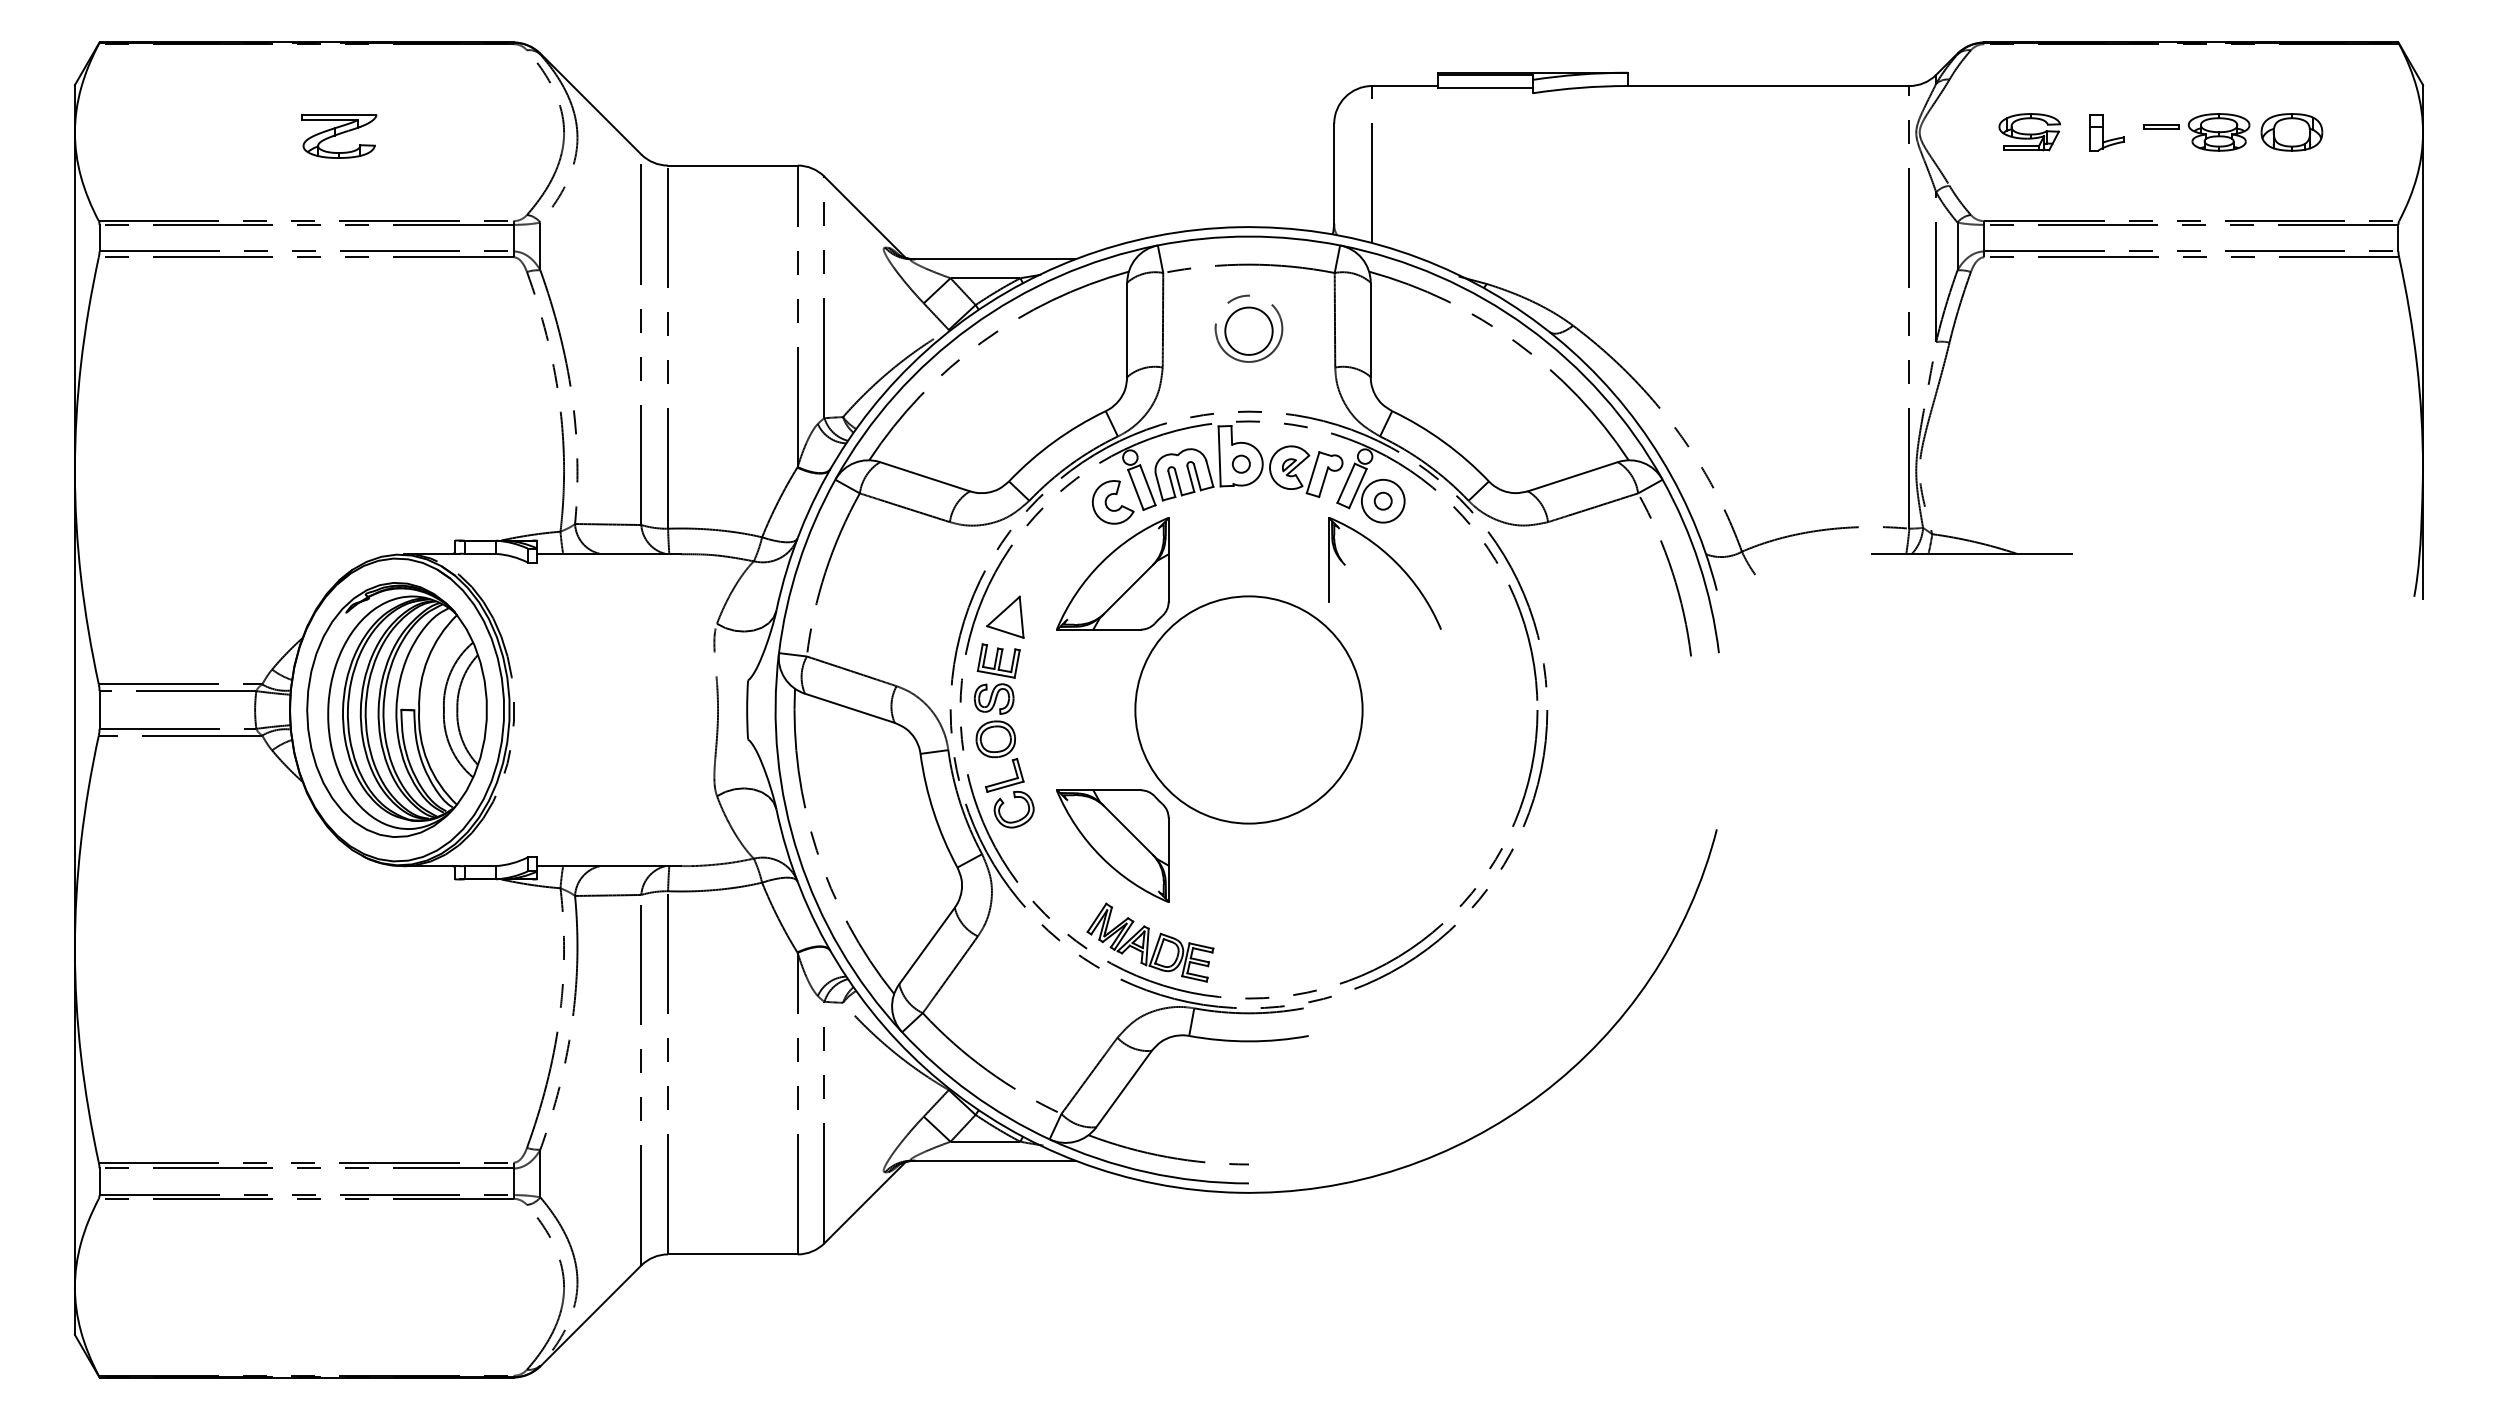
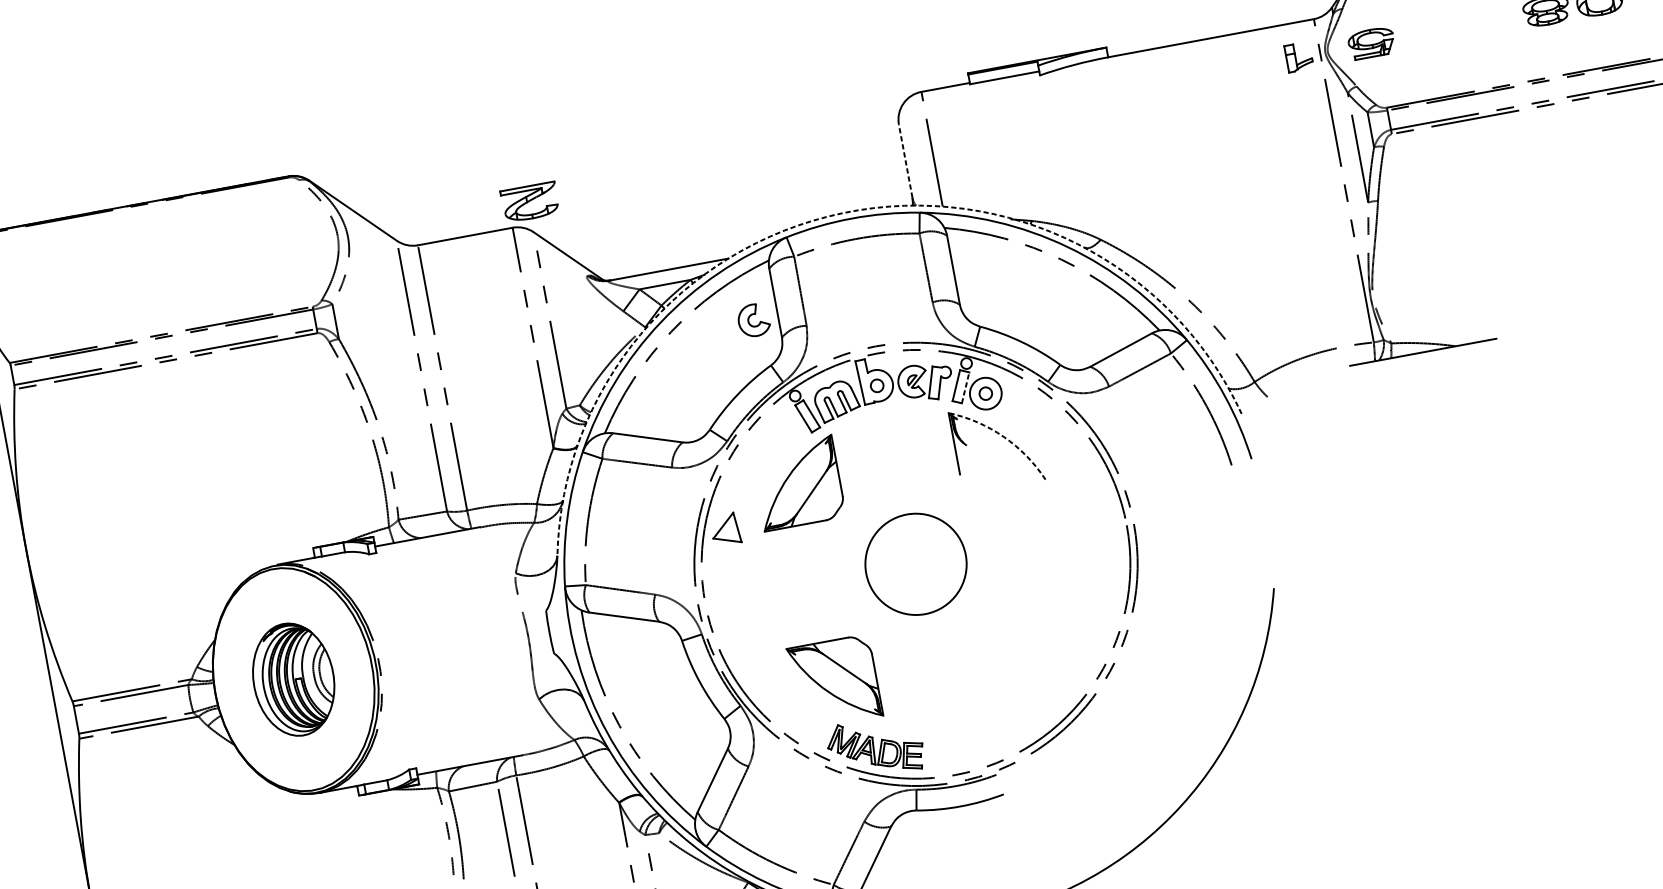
part: (2161, 126) -> (1503, 14), removed
part: (2029, 132) -> (1371, 43), moved
part: (2106, 132) -> (1298, 57), moved
part: (339, 136) -> (530, 202), moved
line: (1334, 173) -> (905, 160), solid -> dashed
arc: (1238, 227) -> (843, 213), solid -> dashed
part: (1248, 328) -> (864, 285), removed
line: (1358, 488) -> (966, 387), solid -> dashed
part: (1112, 502) -> (753, 320), moved
arc: (1396, 562) -> (1003, 436), solid -> dashed
part: (396, 709) -> (293, 679), size x0.6
circle: (1248, 709) -> (915, 564), size x0.6
part: (1003, 735) -> (740, 616), removed

